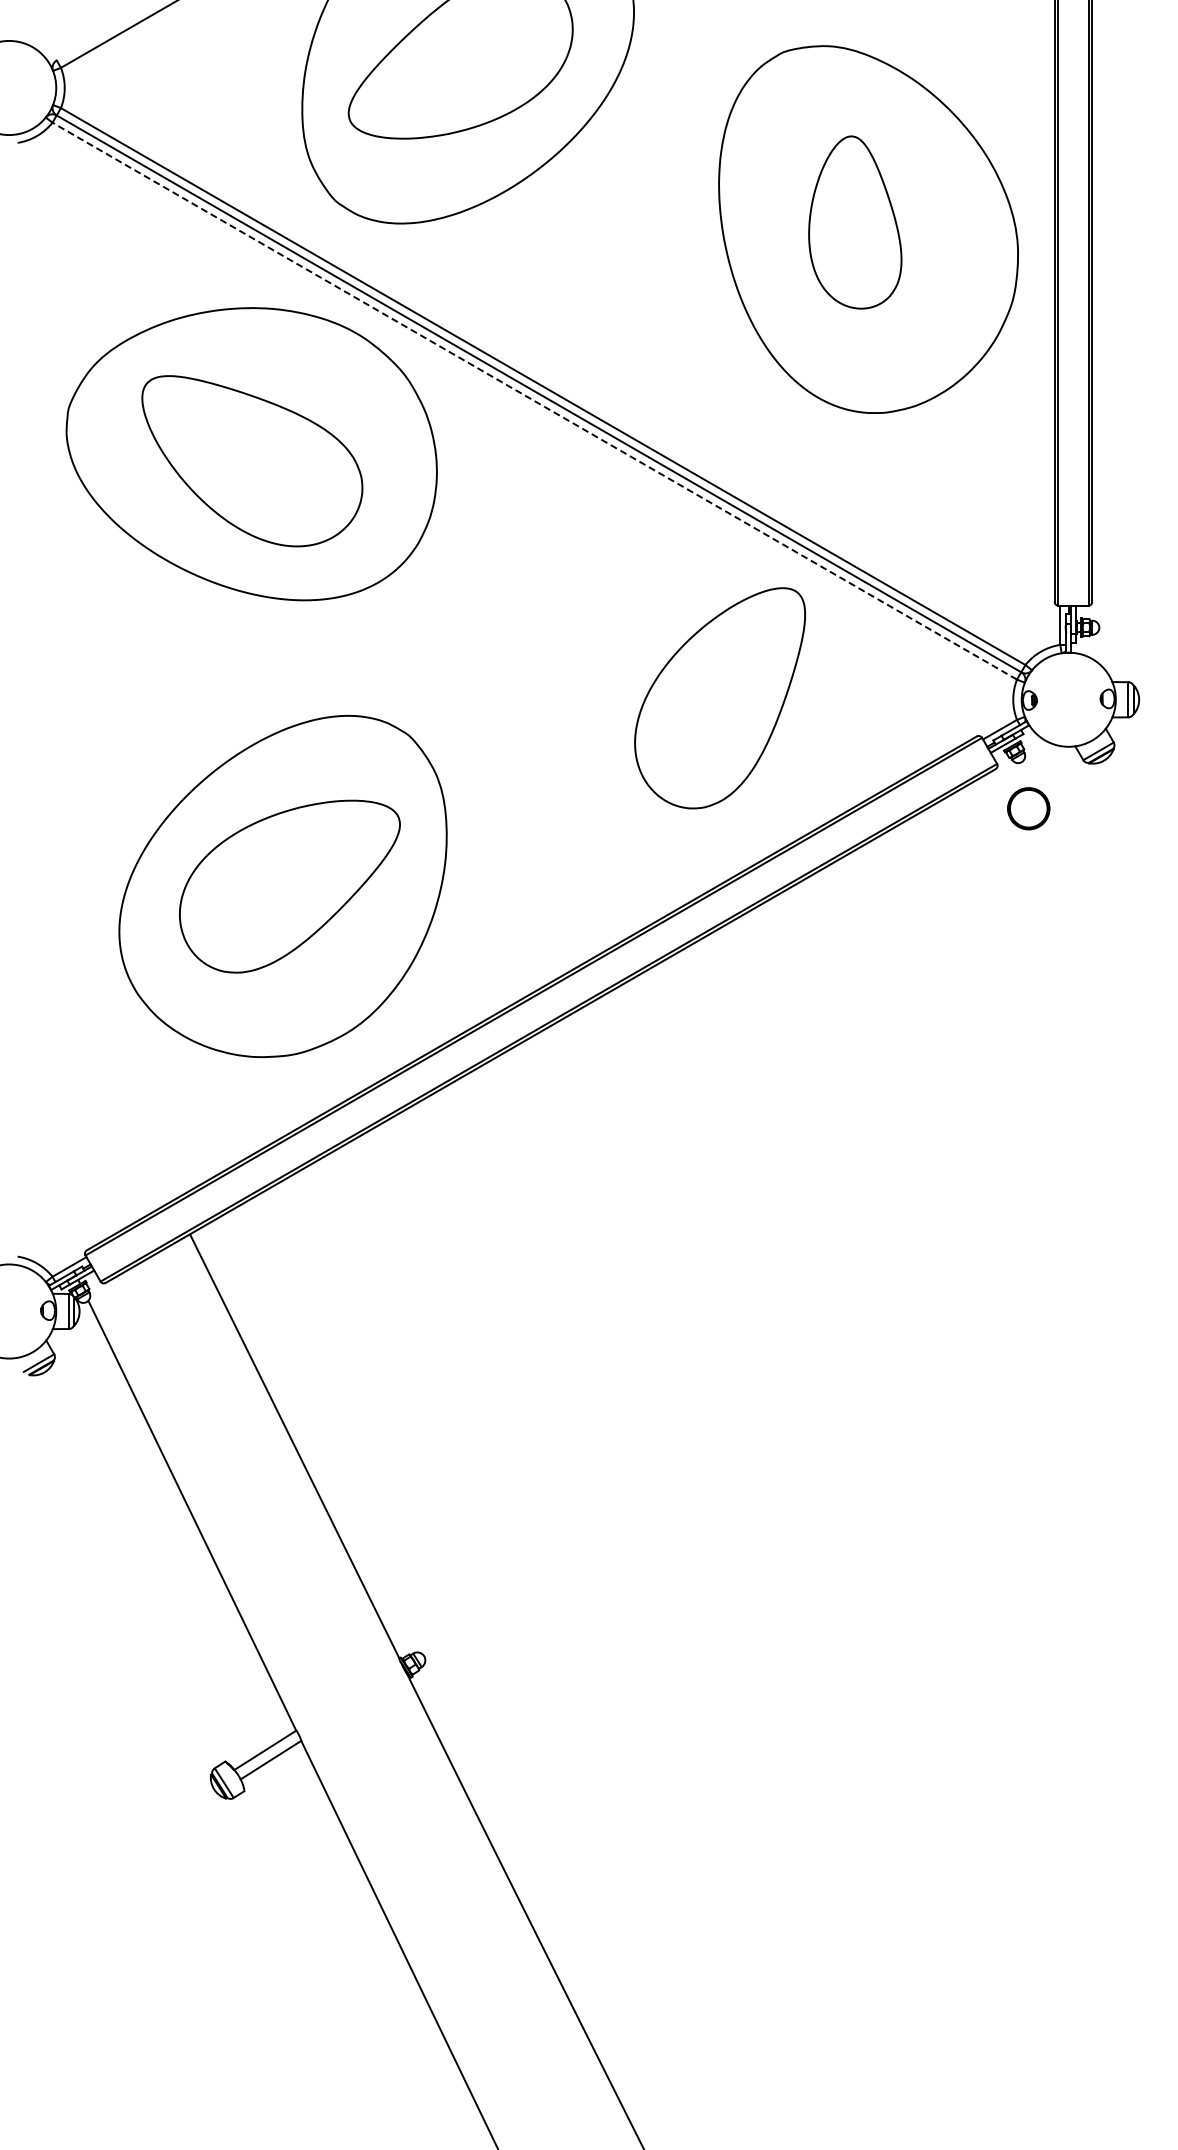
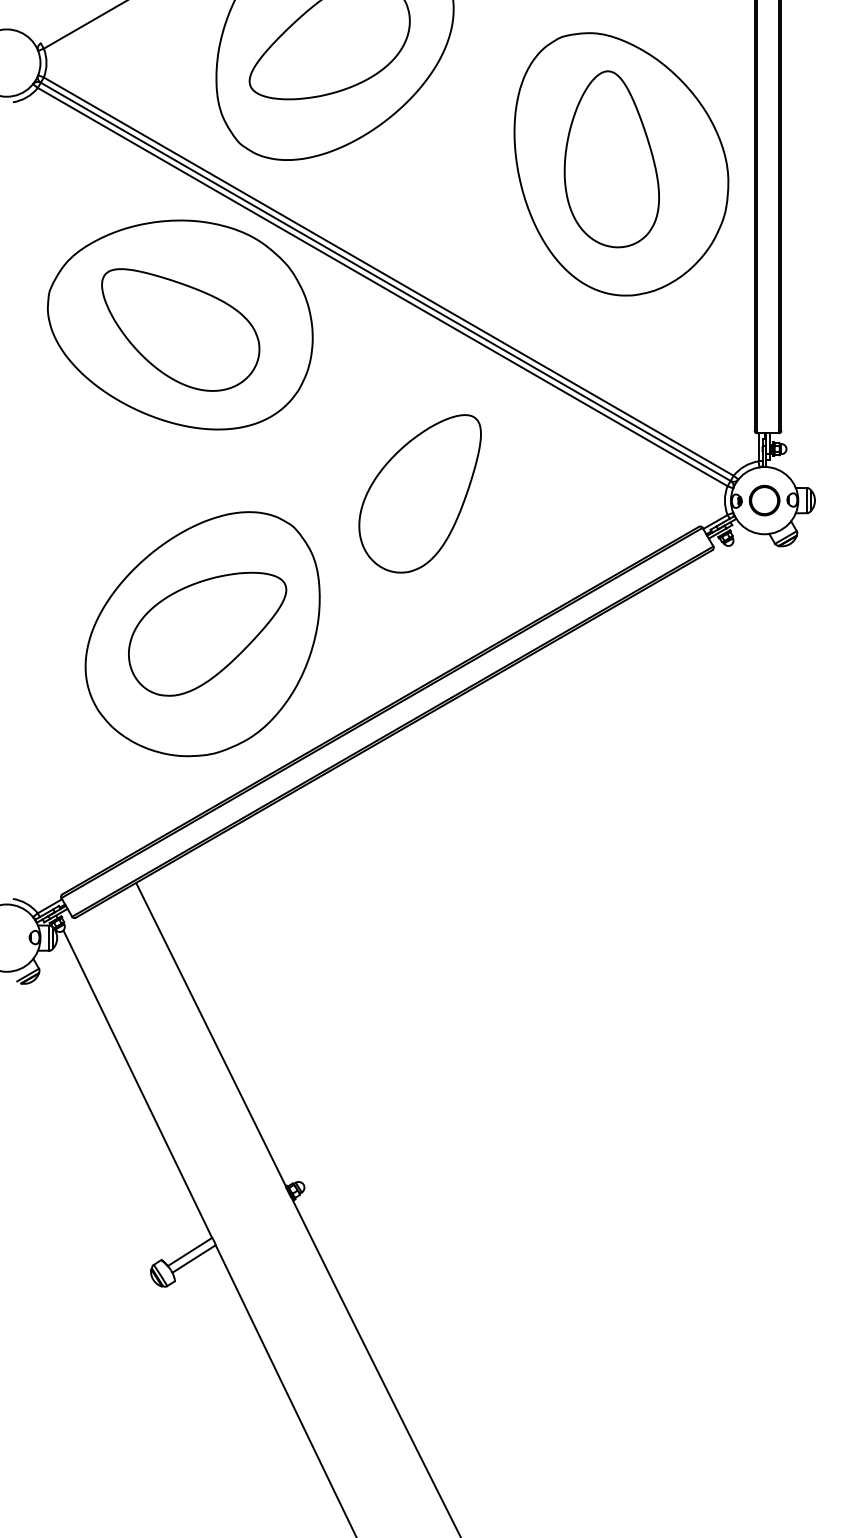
part: (855, 222) -> (612, 159), size x1.43
line: (534, 401) -> (382, 287), dashed -> solid
part: (720, 698) -> (420, 494), moved
part: (1028, 808) -> (764, 500), moved

